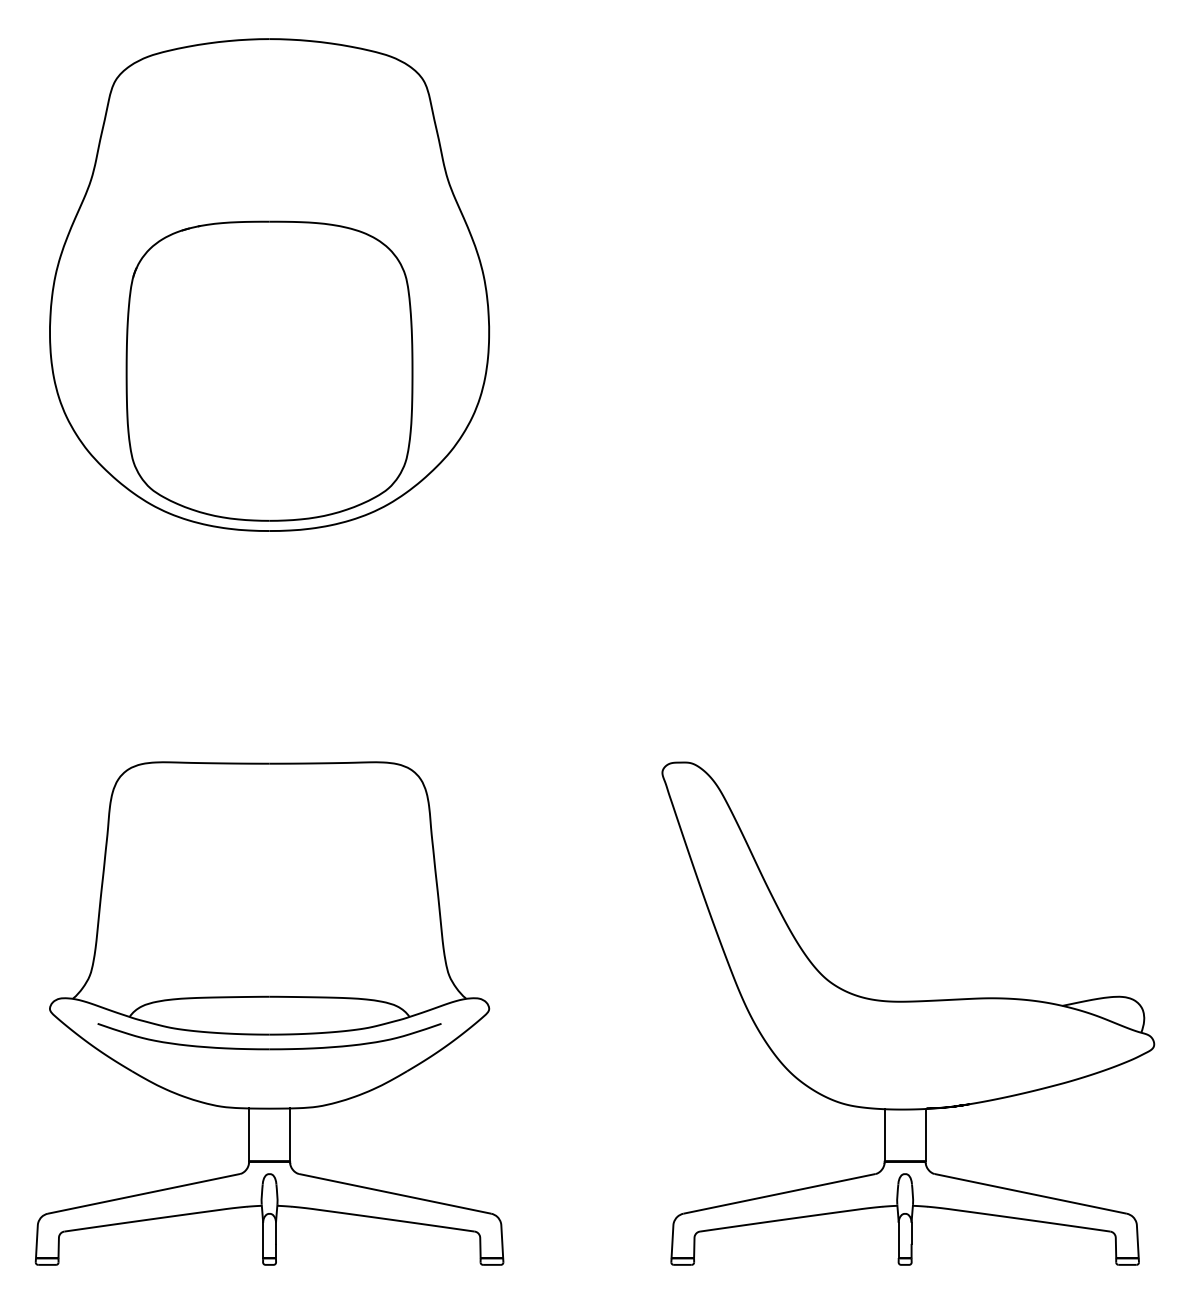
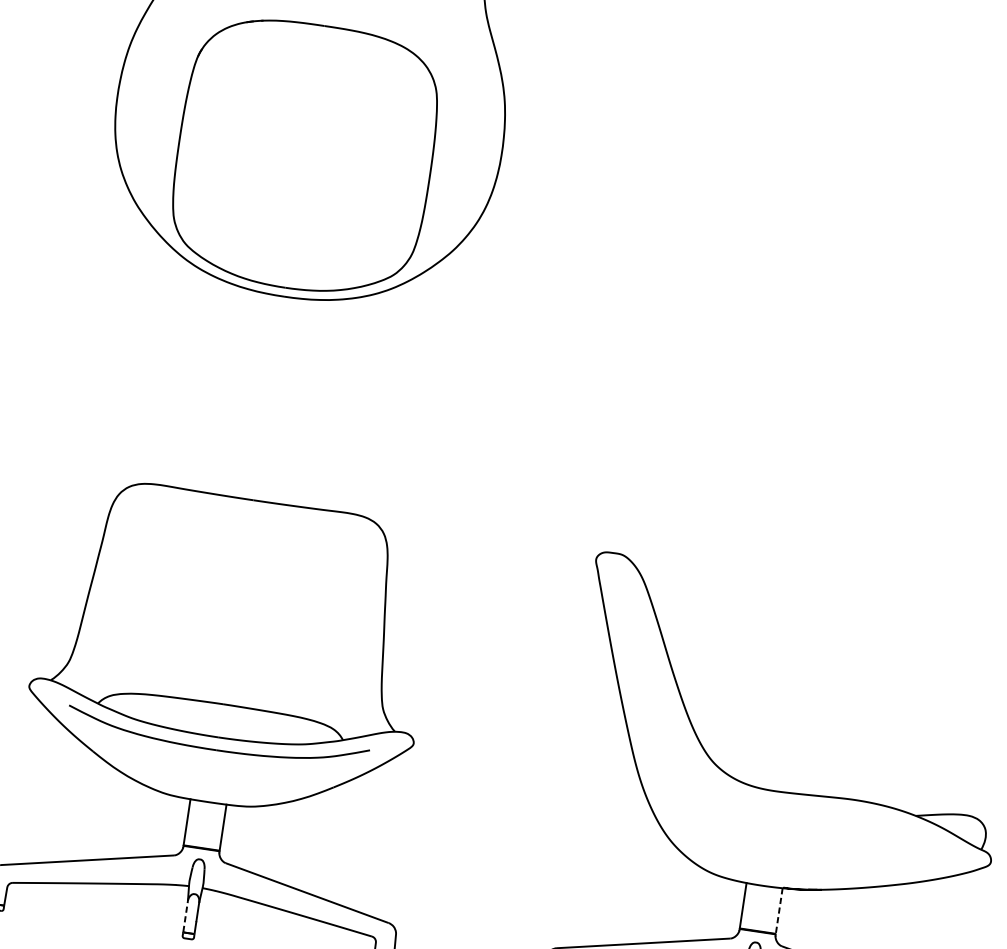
line: (925, 1135) -> (778, 911), solid -> dashed
line: (263, 1240) -> (185, 916), solid -> dashed

